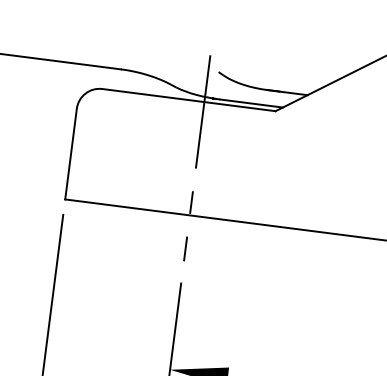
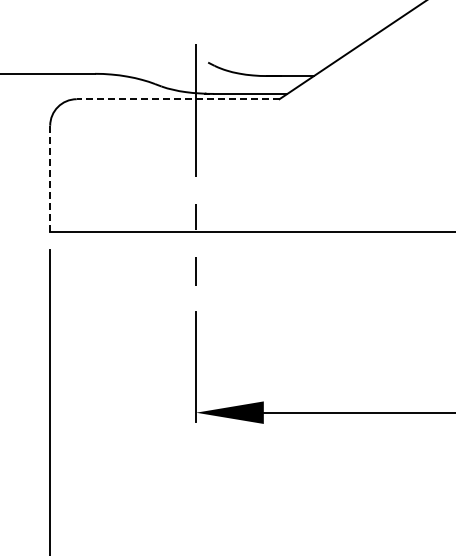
line: (188, 100) -> (177, 99), solid -> dashed
line: (71, 154) -> (50, 179), solid -> dashed

